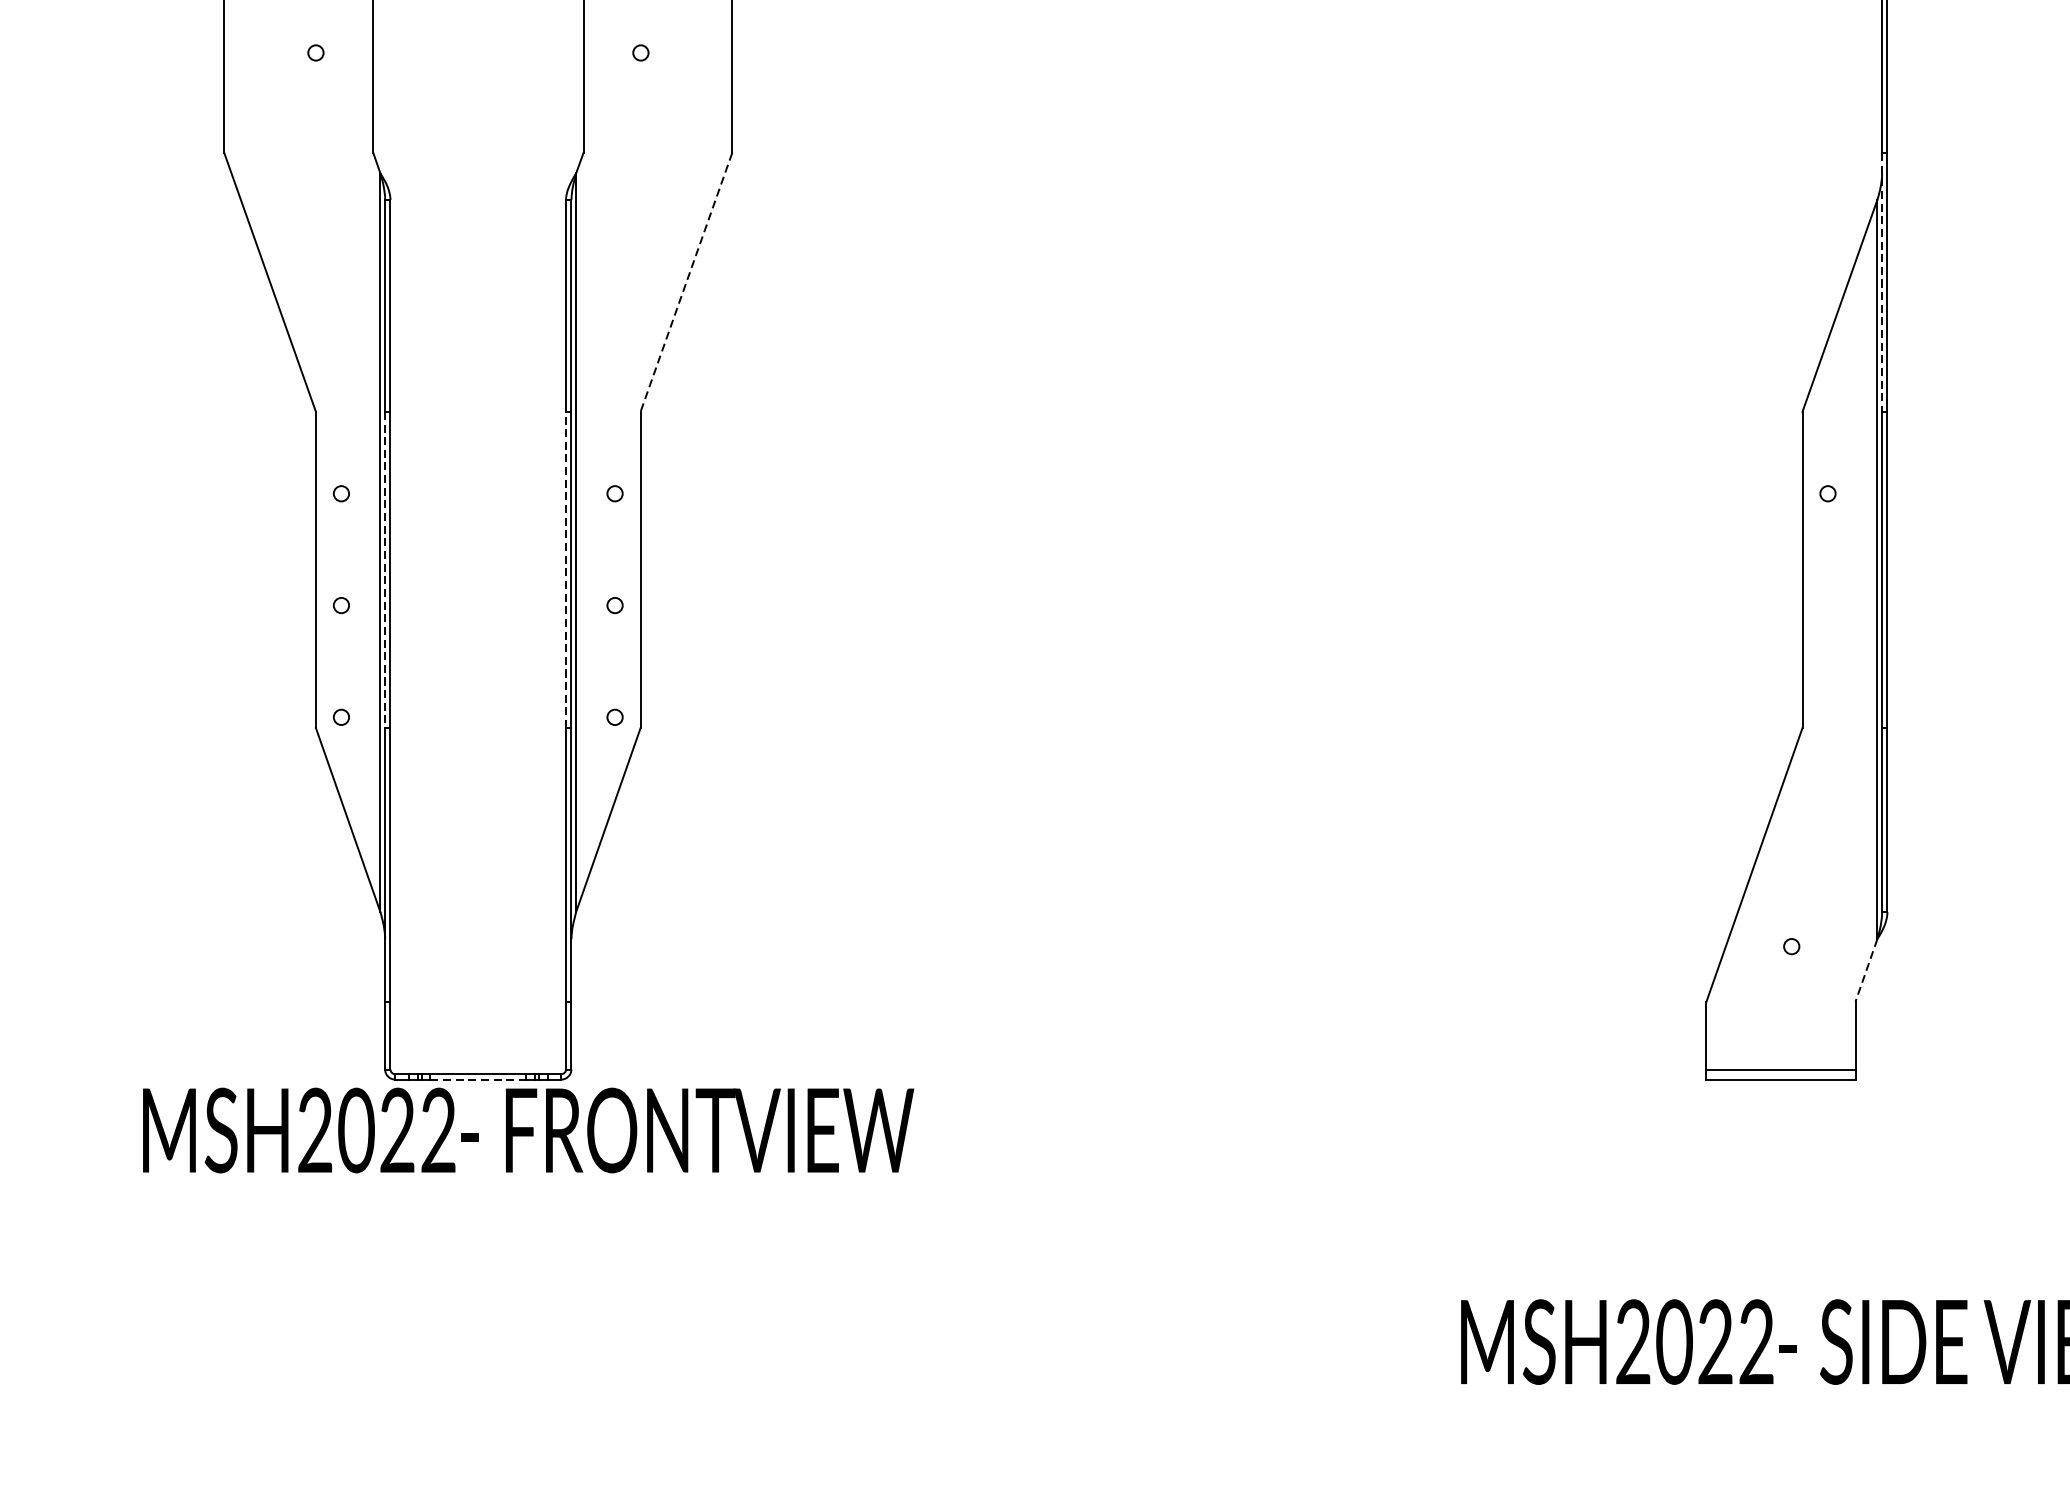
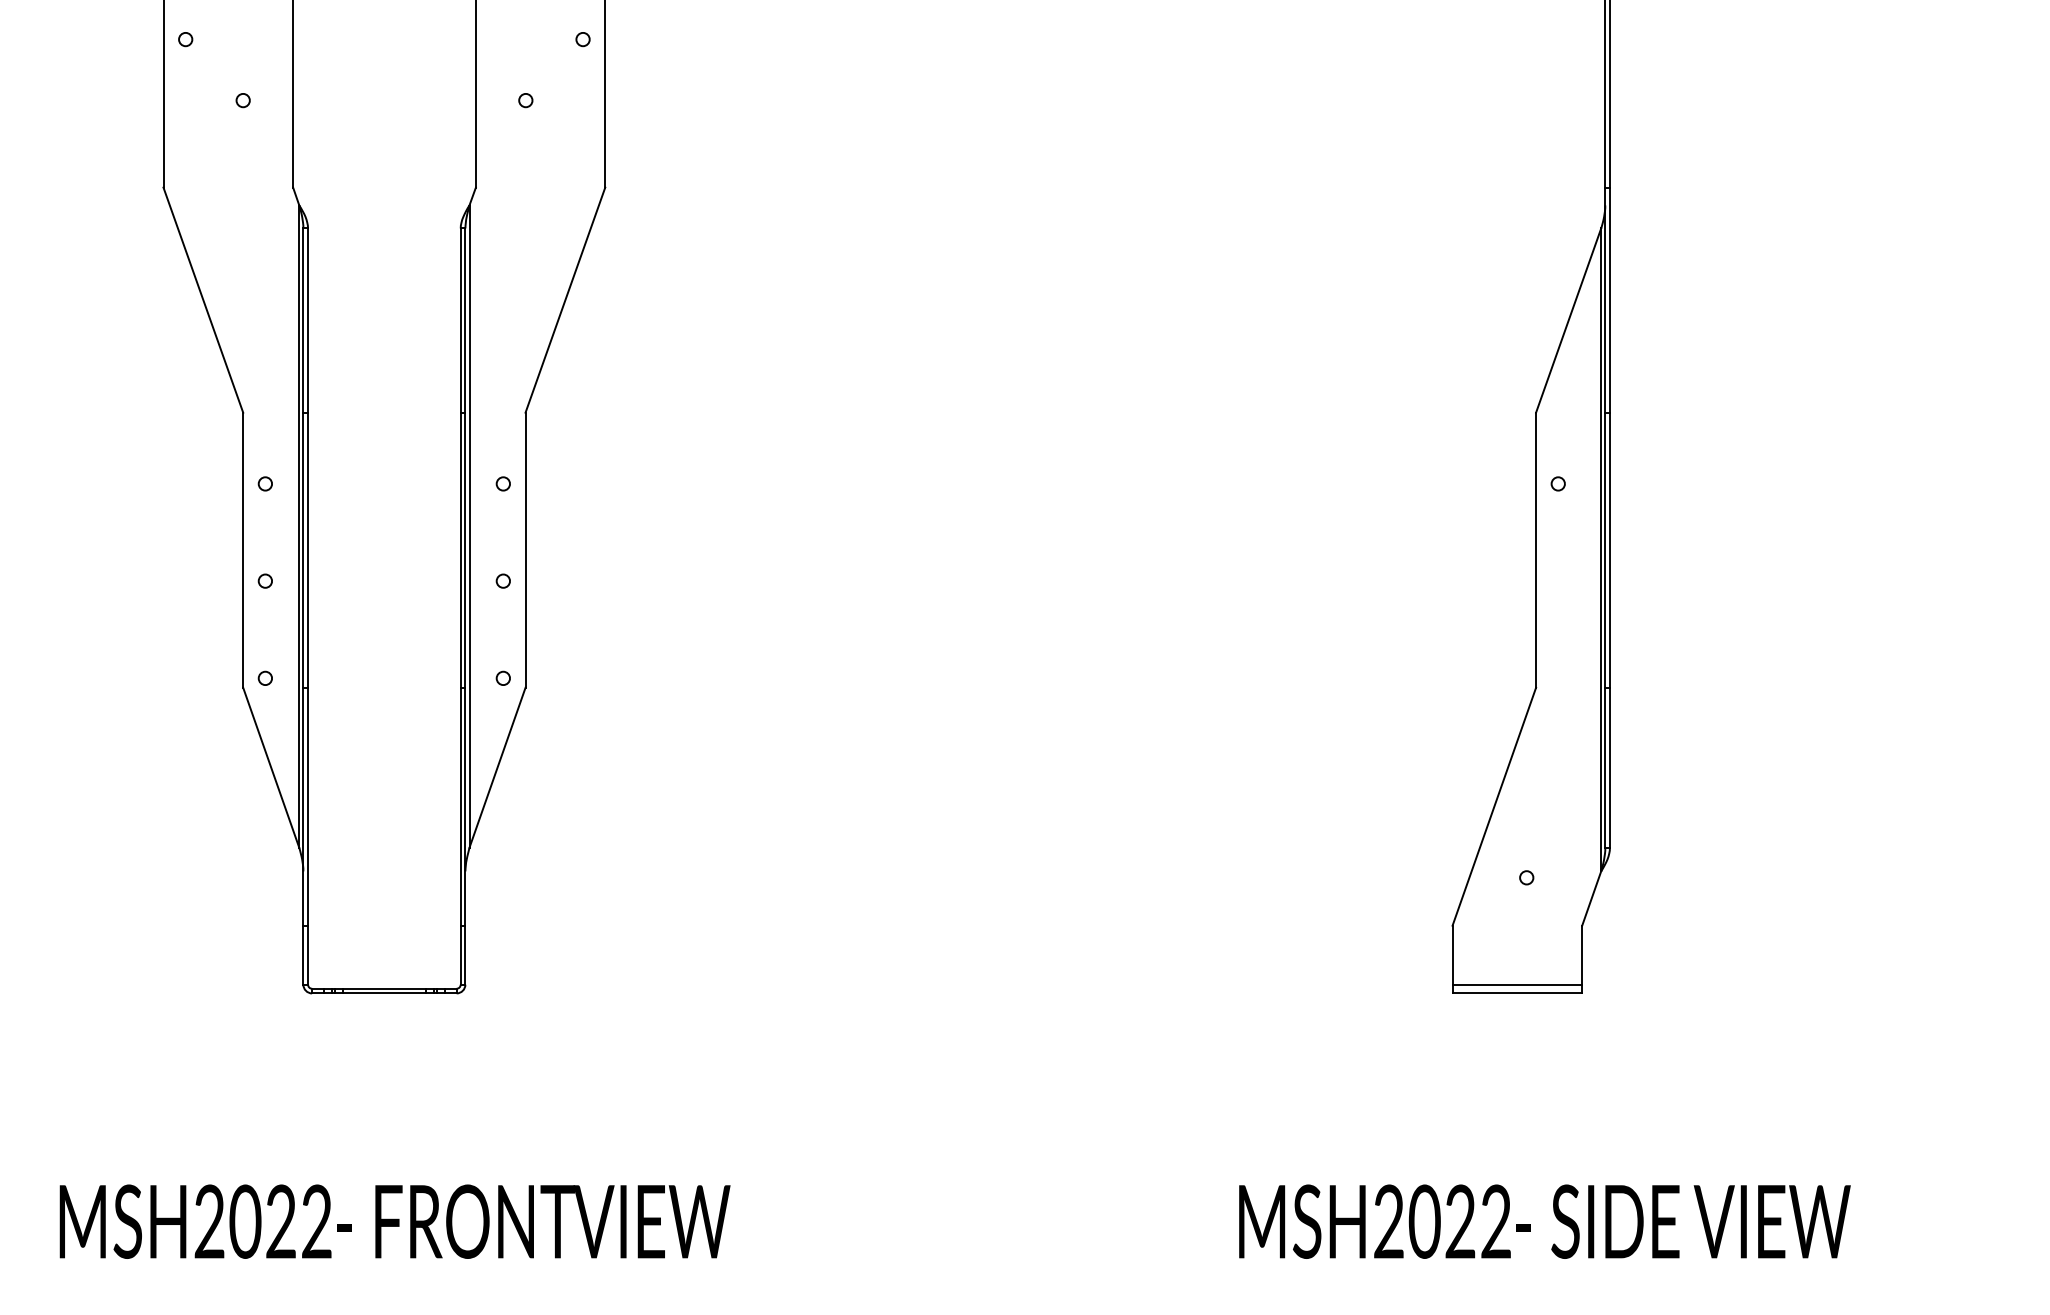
line: (686, 282) -> (565, 300), dashed -> solid
line: (1882, 282) -> (1605, 300), dashed -> solid
line: (385, 570) -> (303, 550), dashed -> solid
line: (565, 570) -> (460, 550), dashed -> solid
line: (1866, 970) -> (1591, 898), dashed -> solid
line: (478, 1079) -> (384, 993), dashed -> solid
text: (527, 1130) -> (394, 1221), moved

